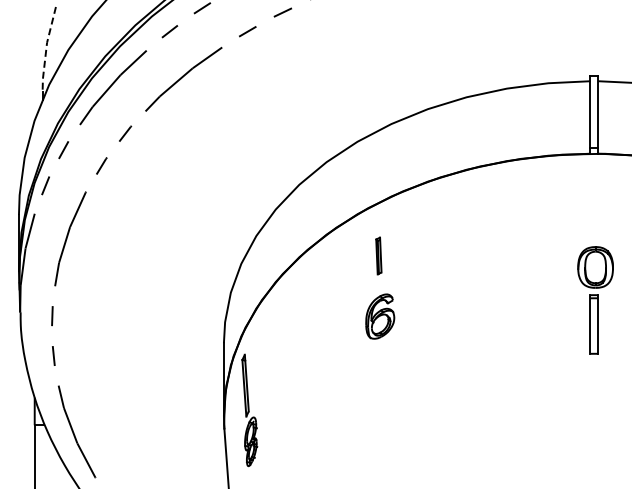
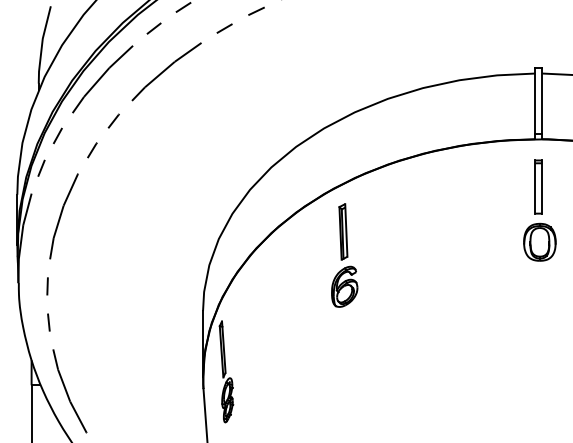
line: (46, 49) -> (42, 44), dashed -> solid
part: (378, 255) -> (343, 231), size x1.67
part: (593, 324) -> (537, 187), moved

